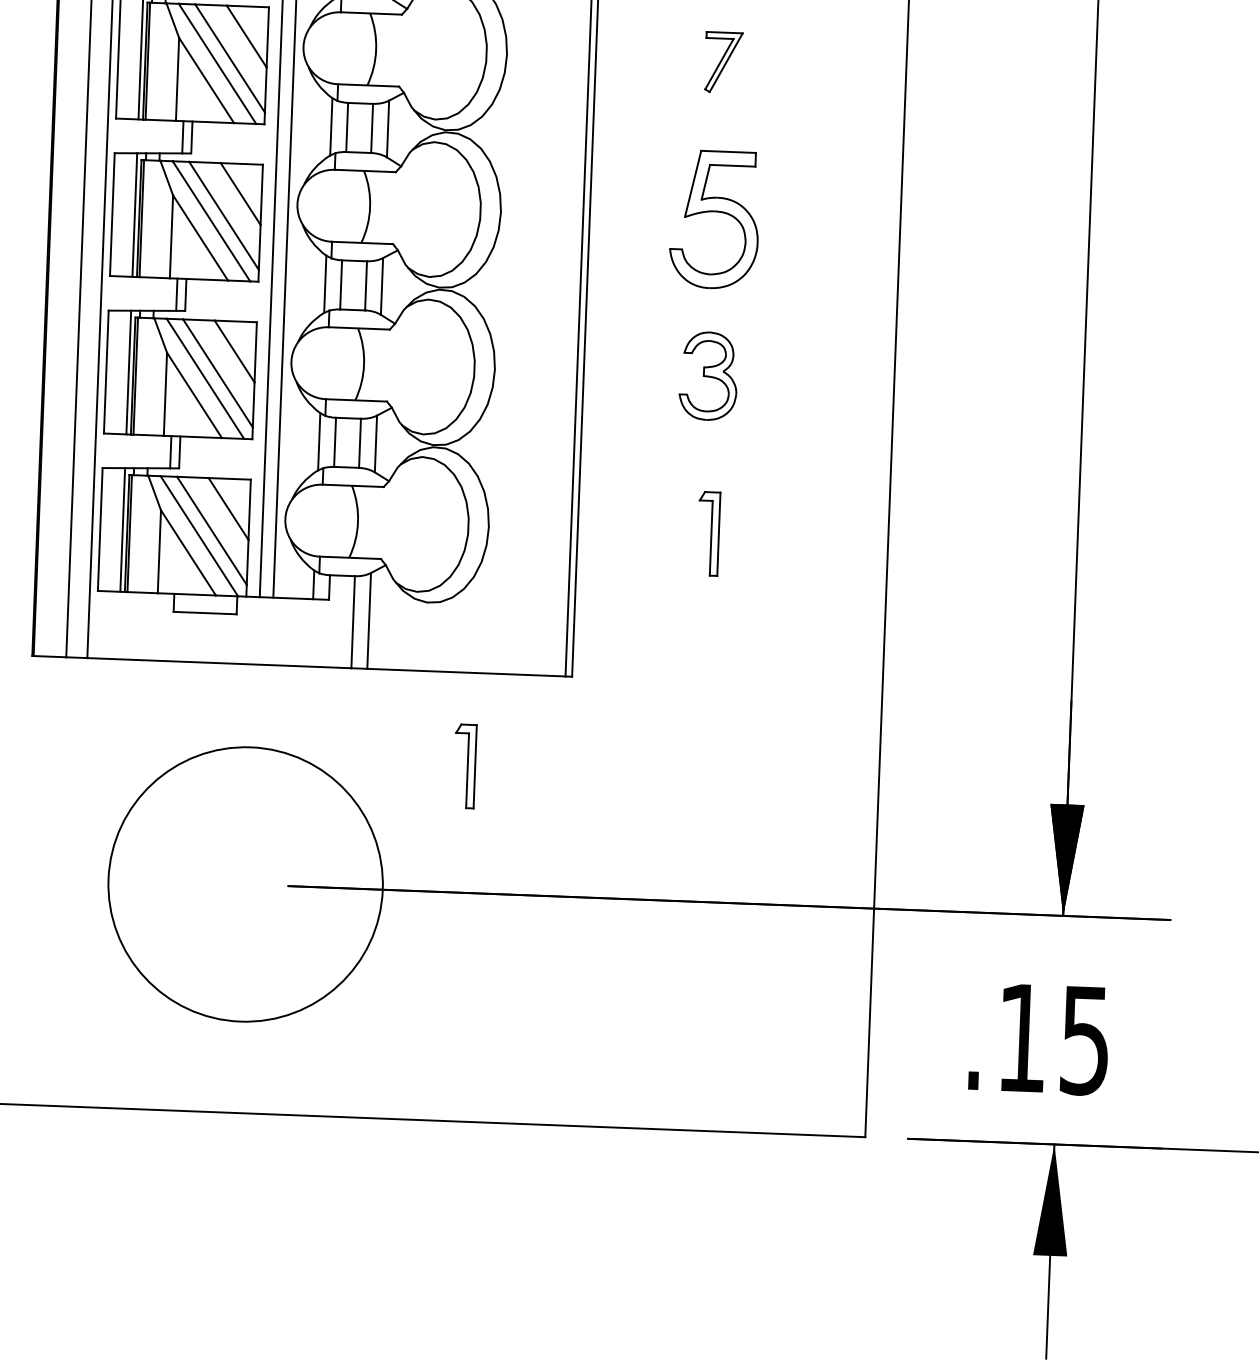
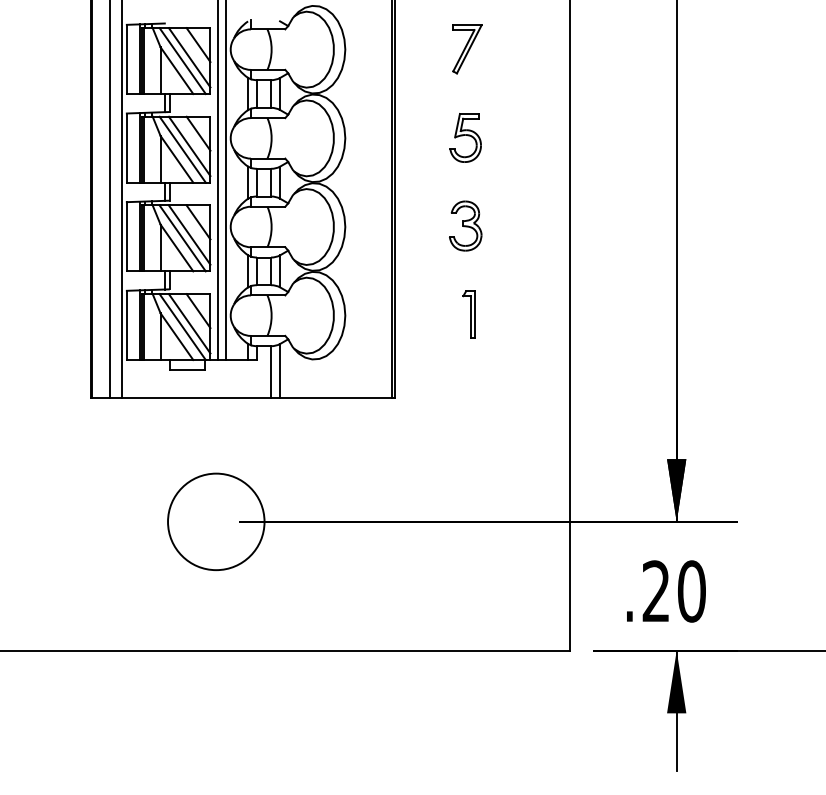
part: (723, 62) -> (467, 49), size x1.43
part: (714, 218) -> (465, 137), size x0.62
part: (464, 765) -> (336, 450), removed
circle: (246, 883) -> (216, 521), size x0.62
text: (1052, 1039) -> (673, 591), .15 -> .20

